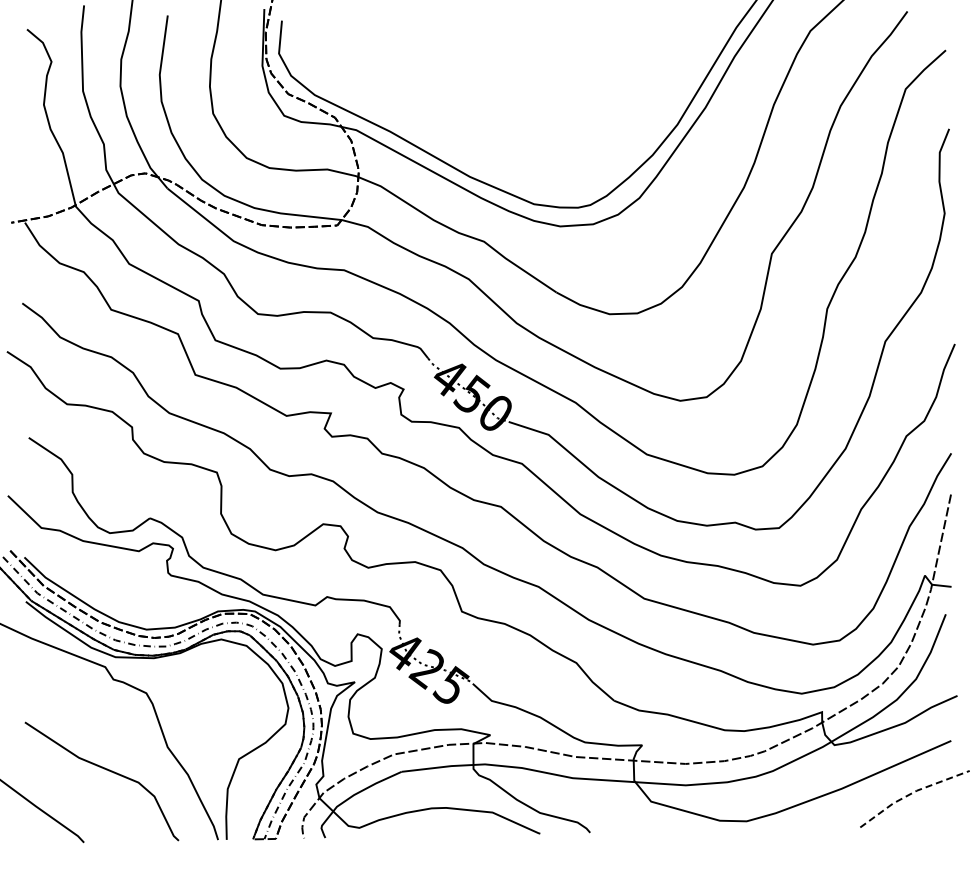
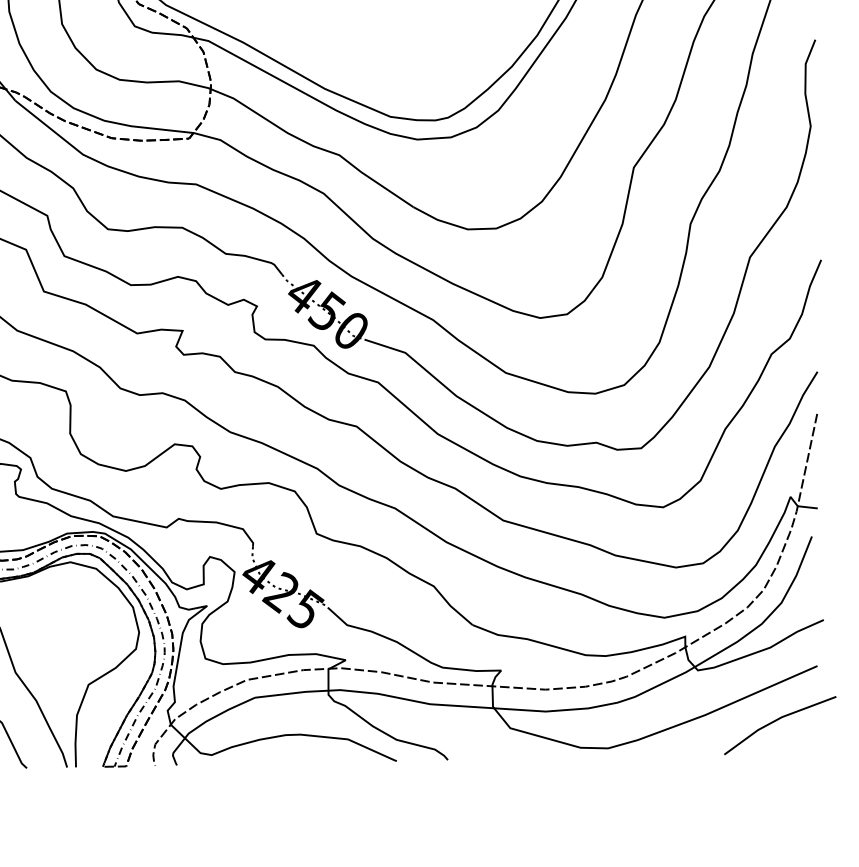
line: (912, 793) -> (777, 719), dashed -> solid

